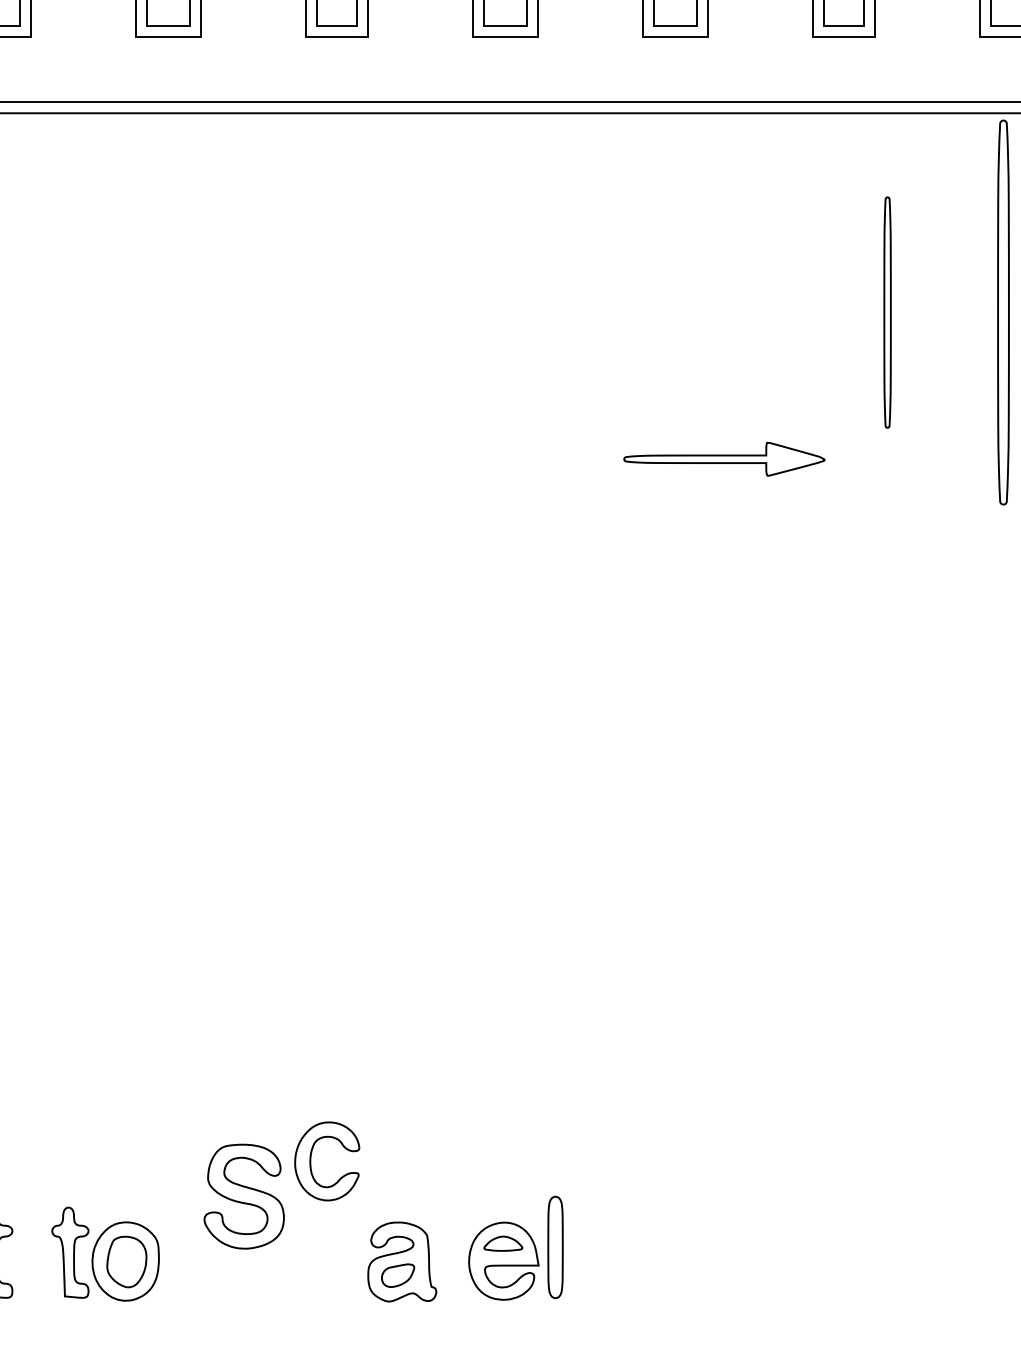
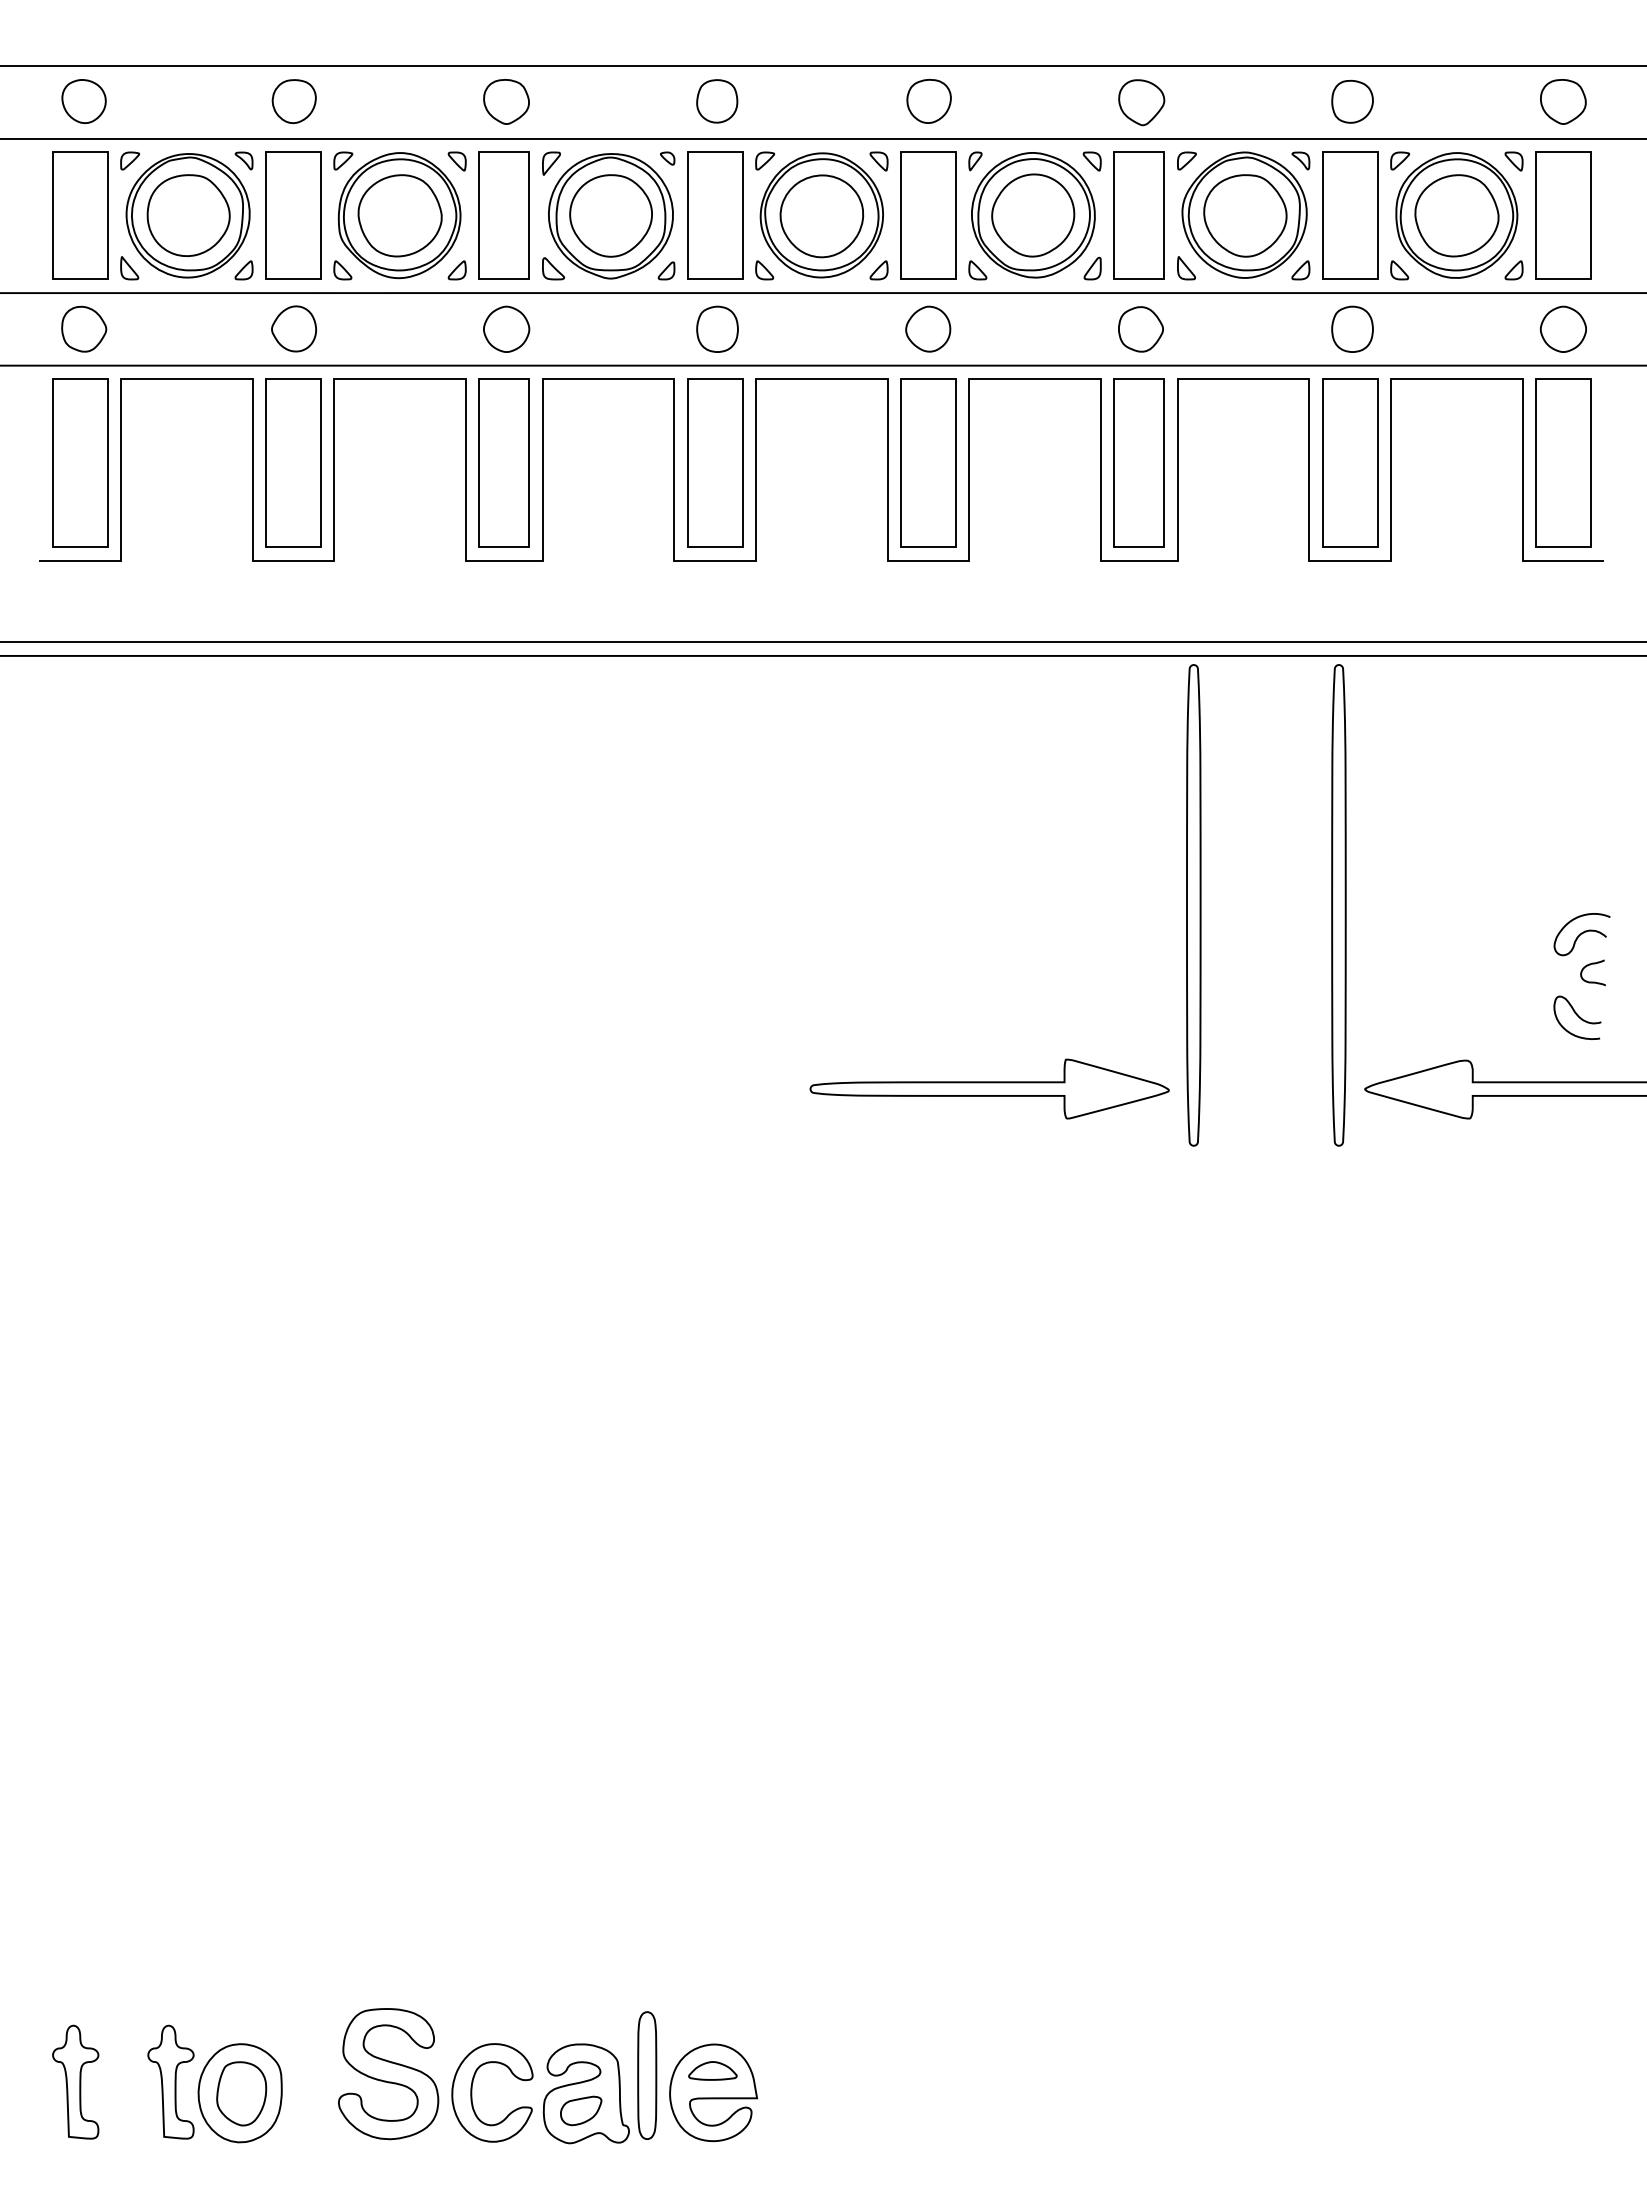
part: (887, 312) -> (1193, 905), size x1.67
part: (724, 458) -> (989, 1088), size x1.43
part: (311, 1161) -> (472, 2092), moved
part: (244, 1197) -> (388, 2074), moved
part: (555, 1247) -> (647, 2075), moved

